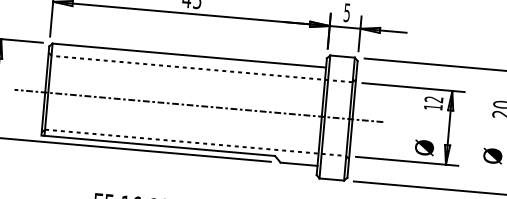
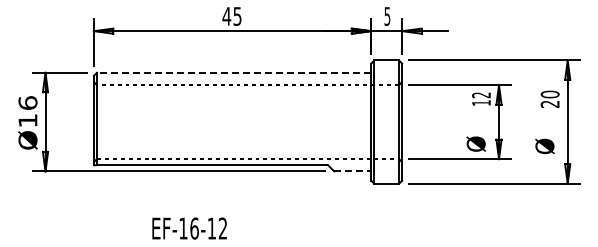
line: (188, 55) -> (233, 72), solid -> dashed
line: (198, 106) -> (247, 122), removed
line: (299, 164) -> (353, 171), solid -> dashed

